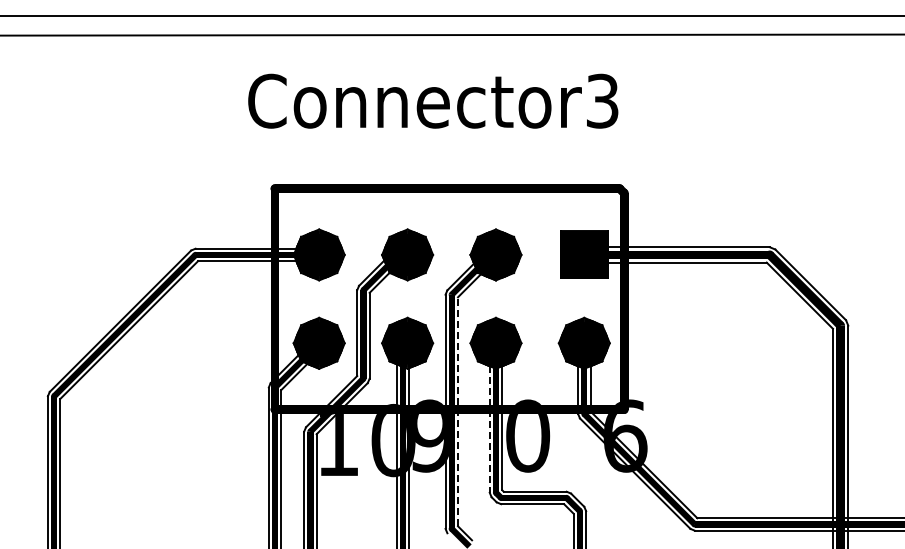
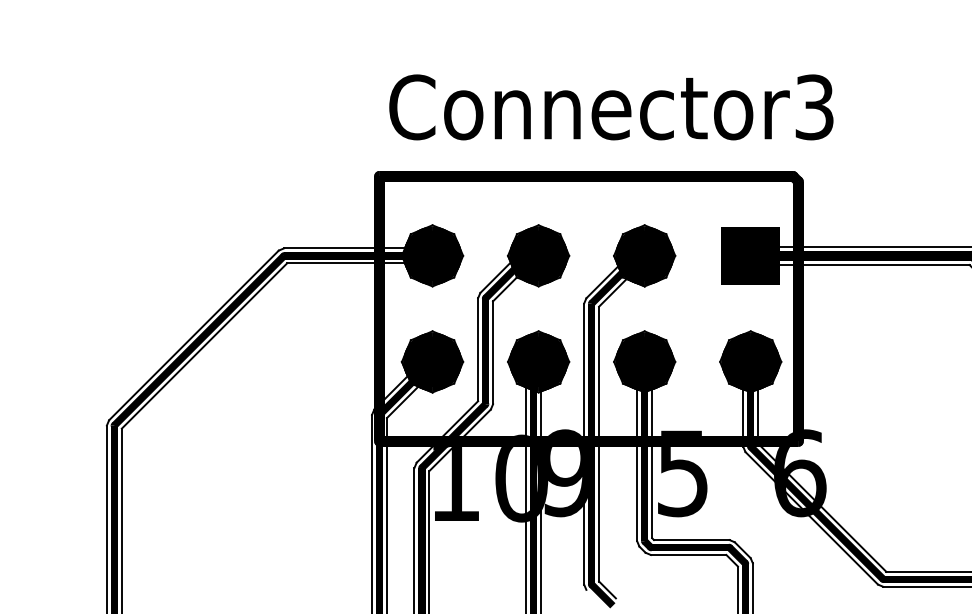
text: (433, 100) -> (611, 106), moved
line: (458, 411) -> (599, 443), dashed -> solid
line: (489, 429) -> (636, 465), dashed -> solid
text: (528, 435) -> (683, 472), 0 -> 5

